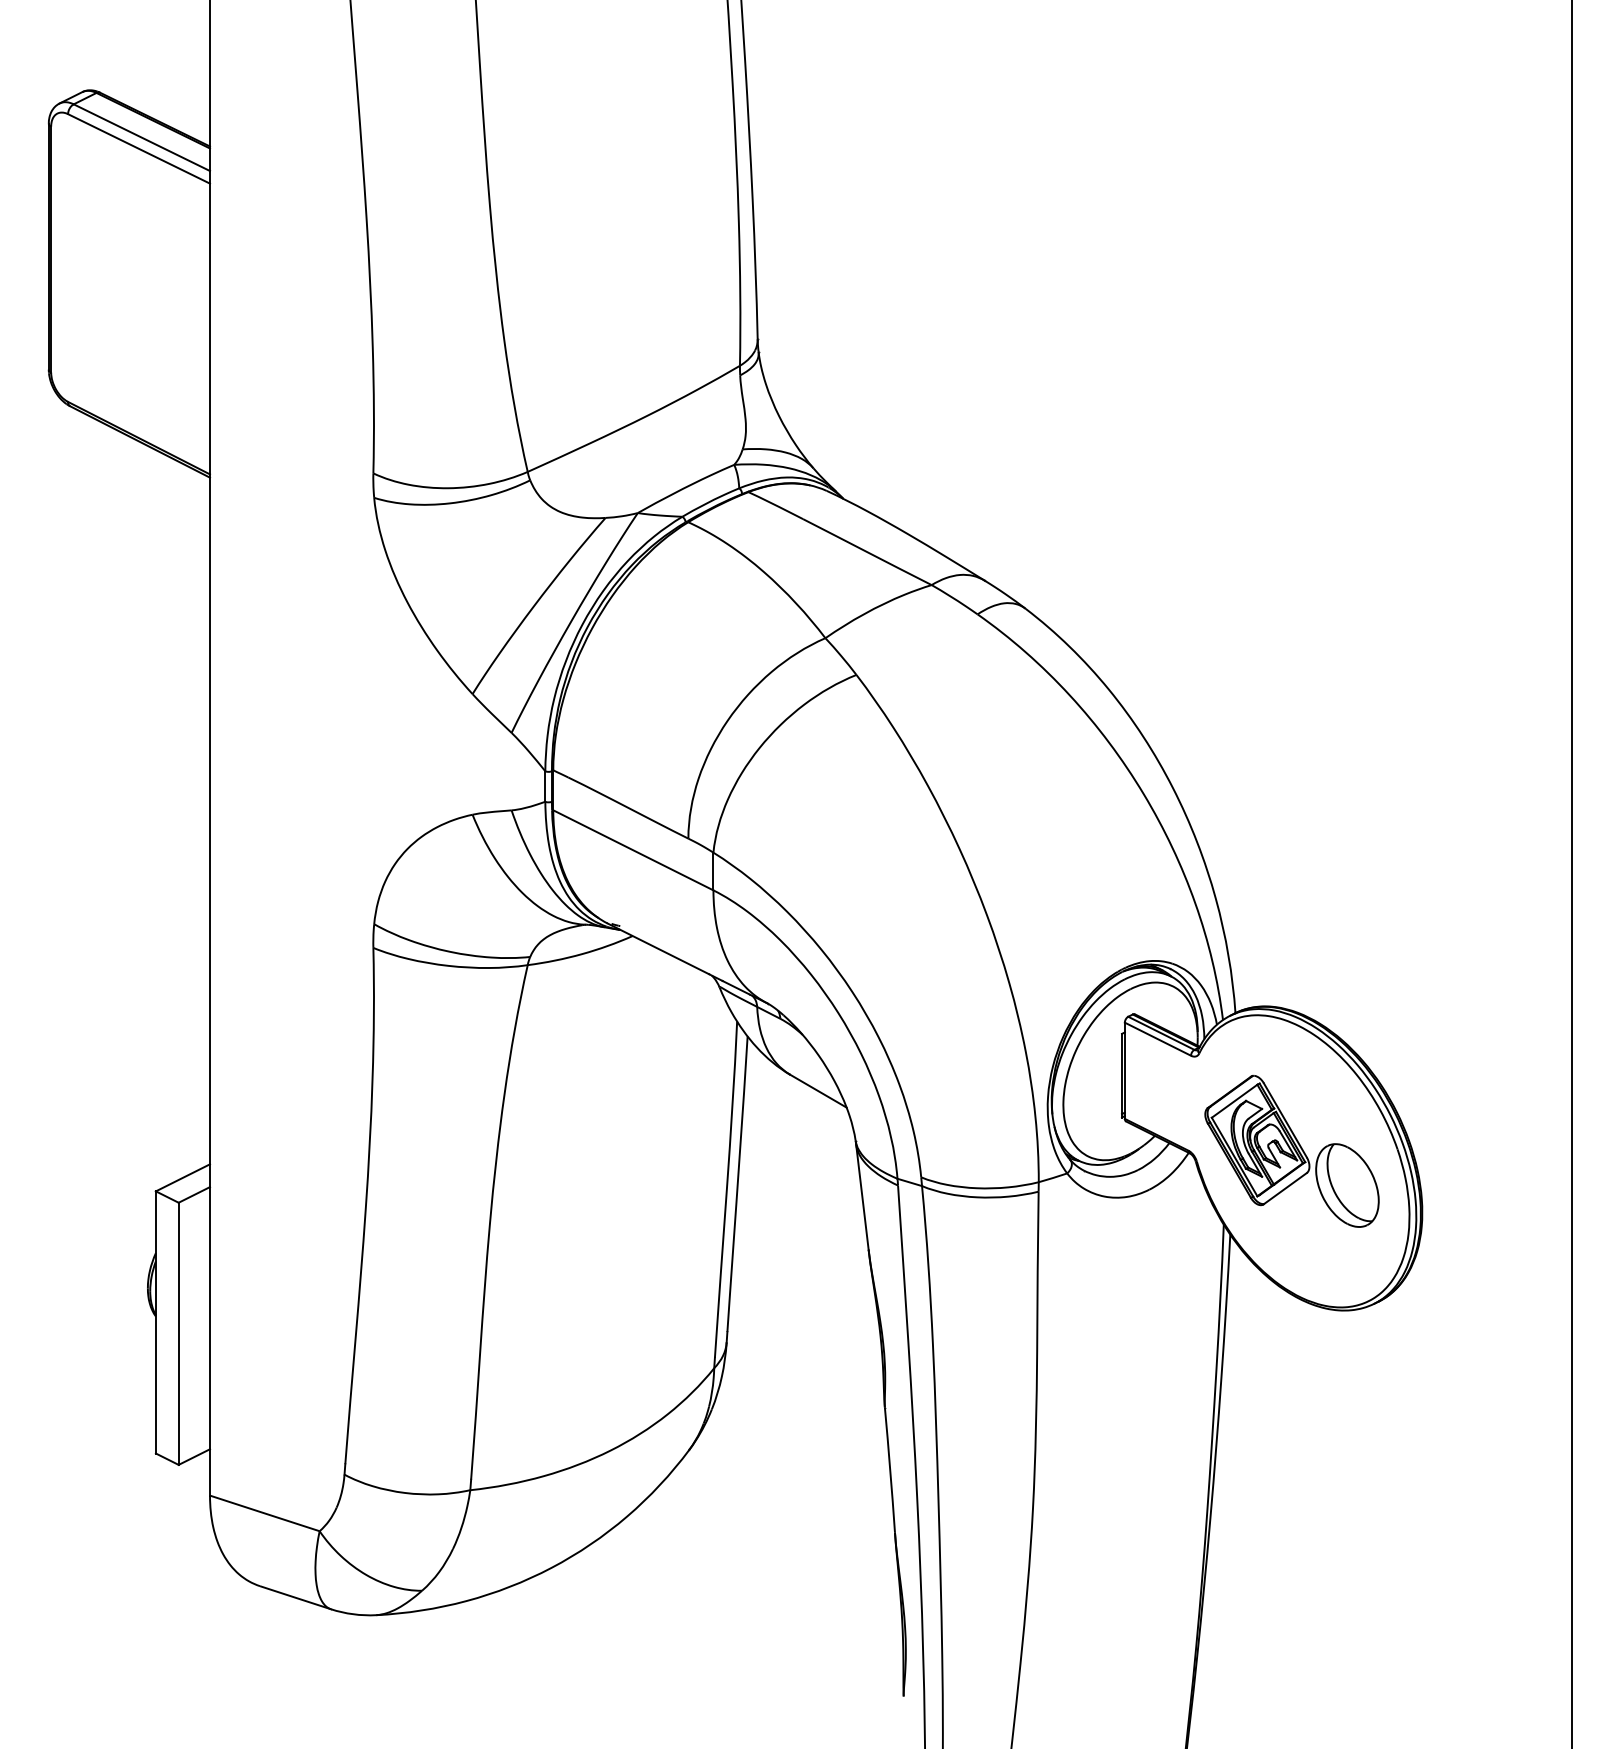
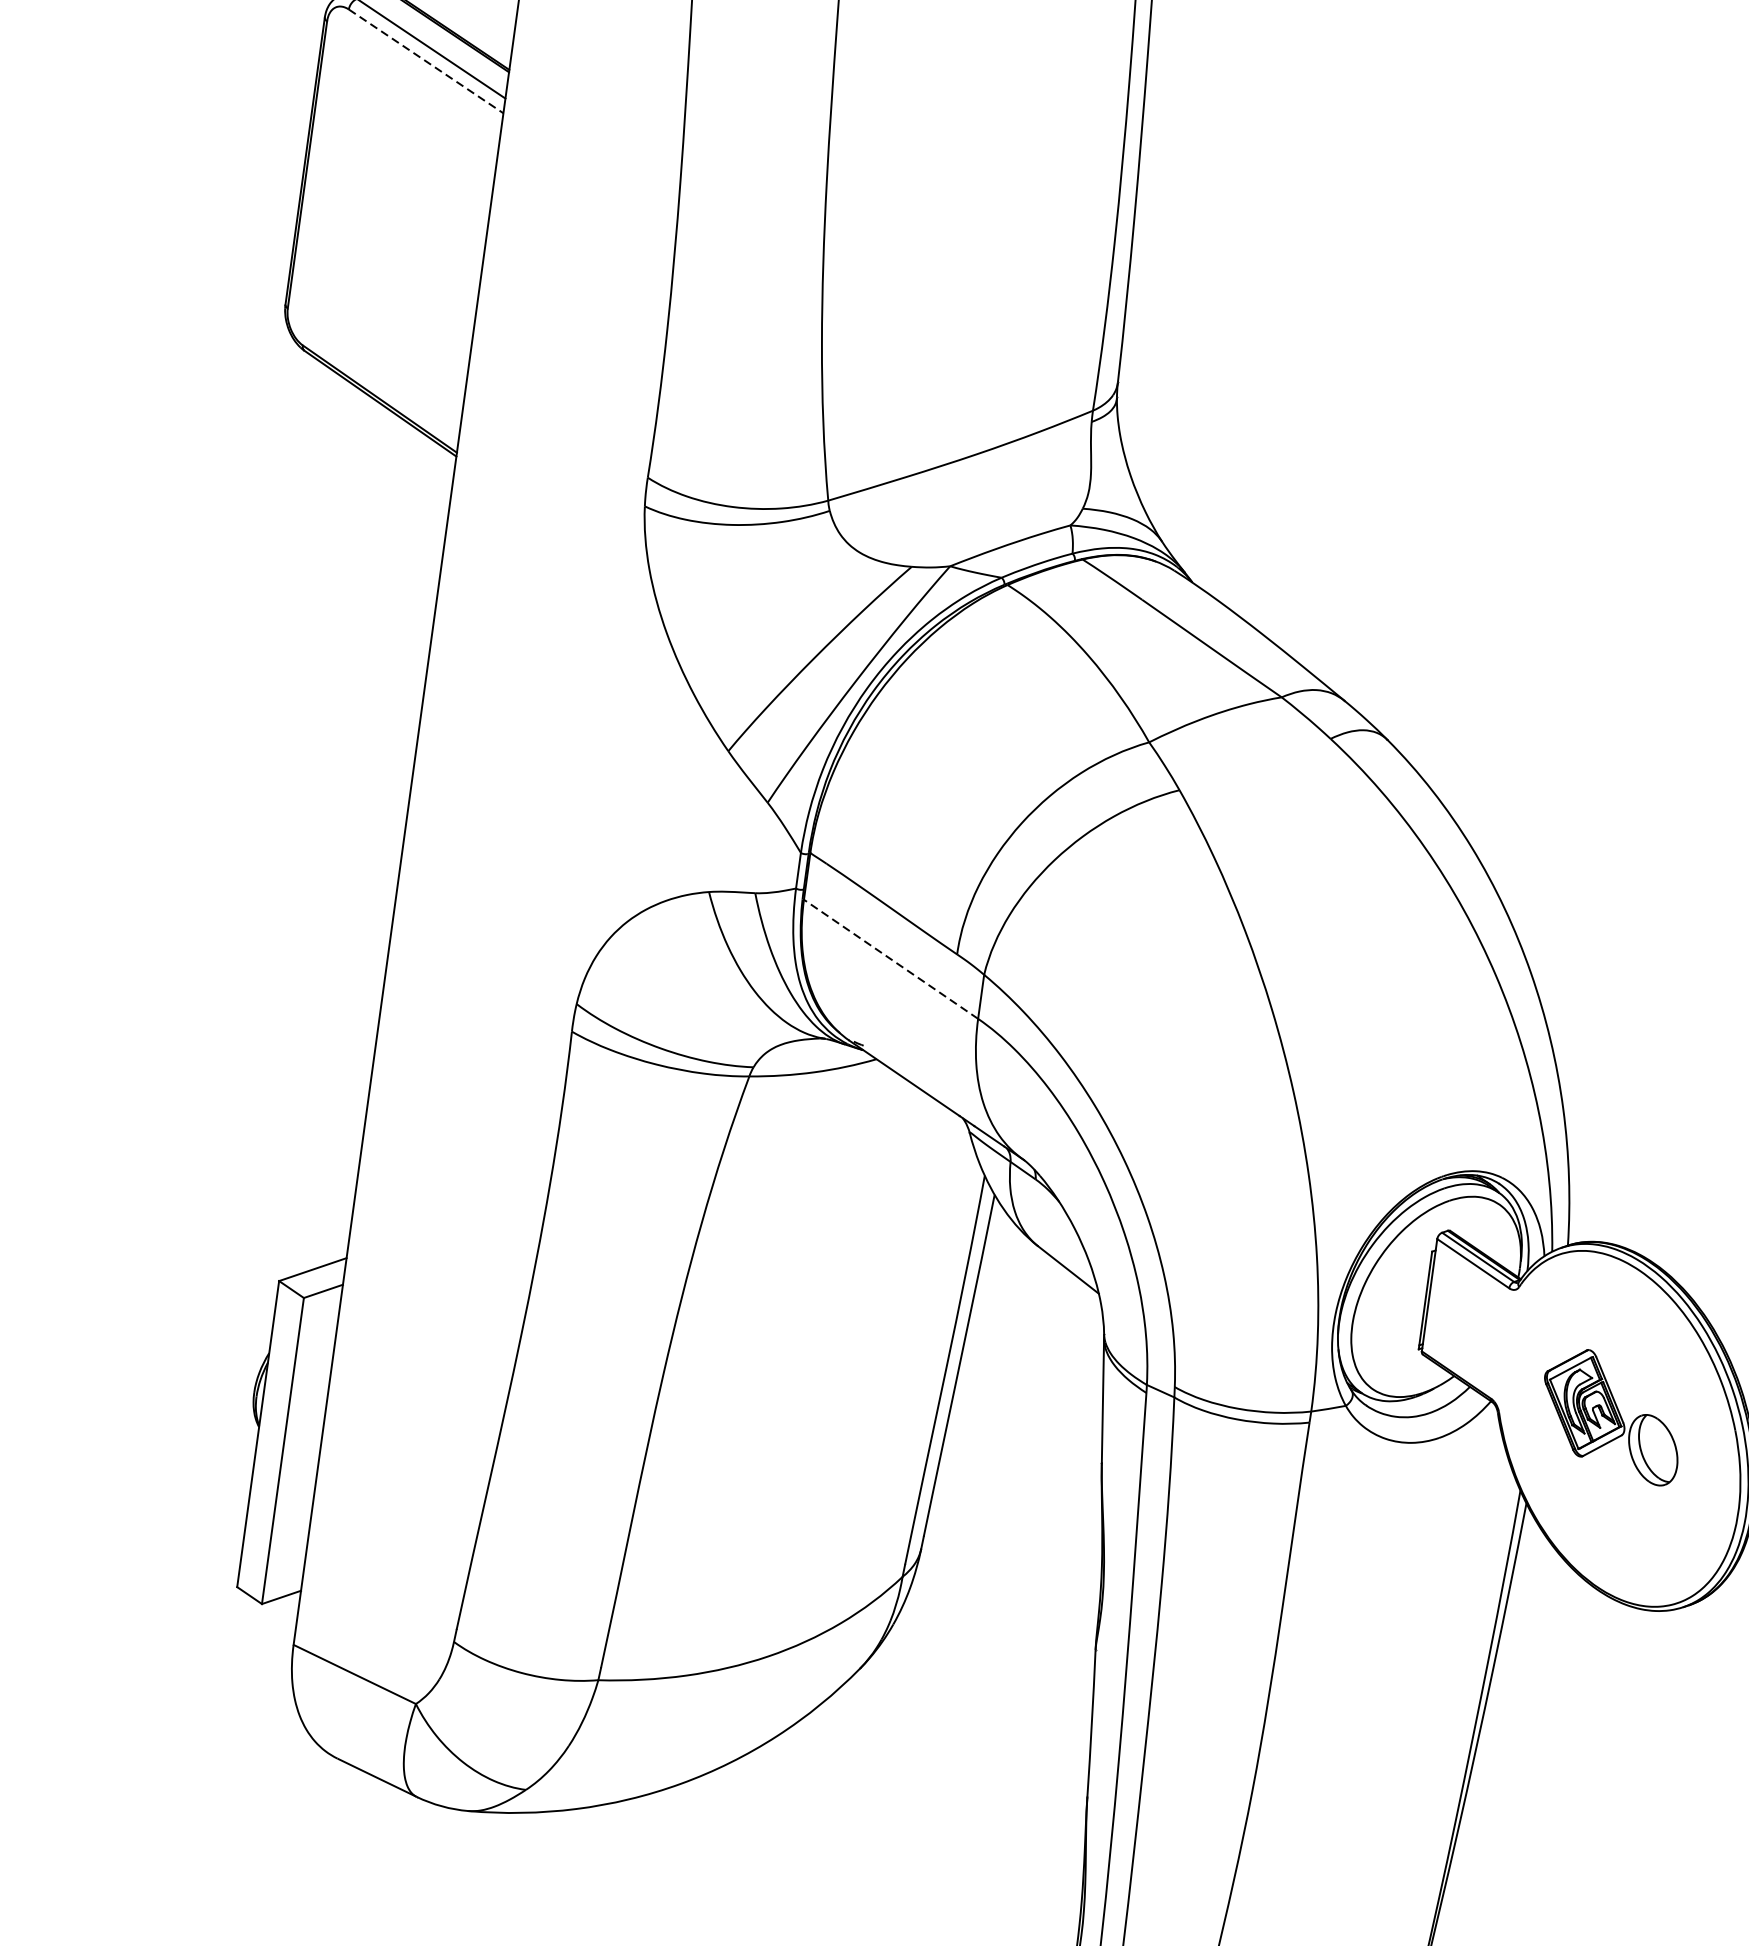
line: (139, 148) -> (426, 61), solid -> dashed
line: (633, 850) -> (891, 959), solid -> dashed
part: (1291, 1151) -> (1611, 1416), size x0.7

